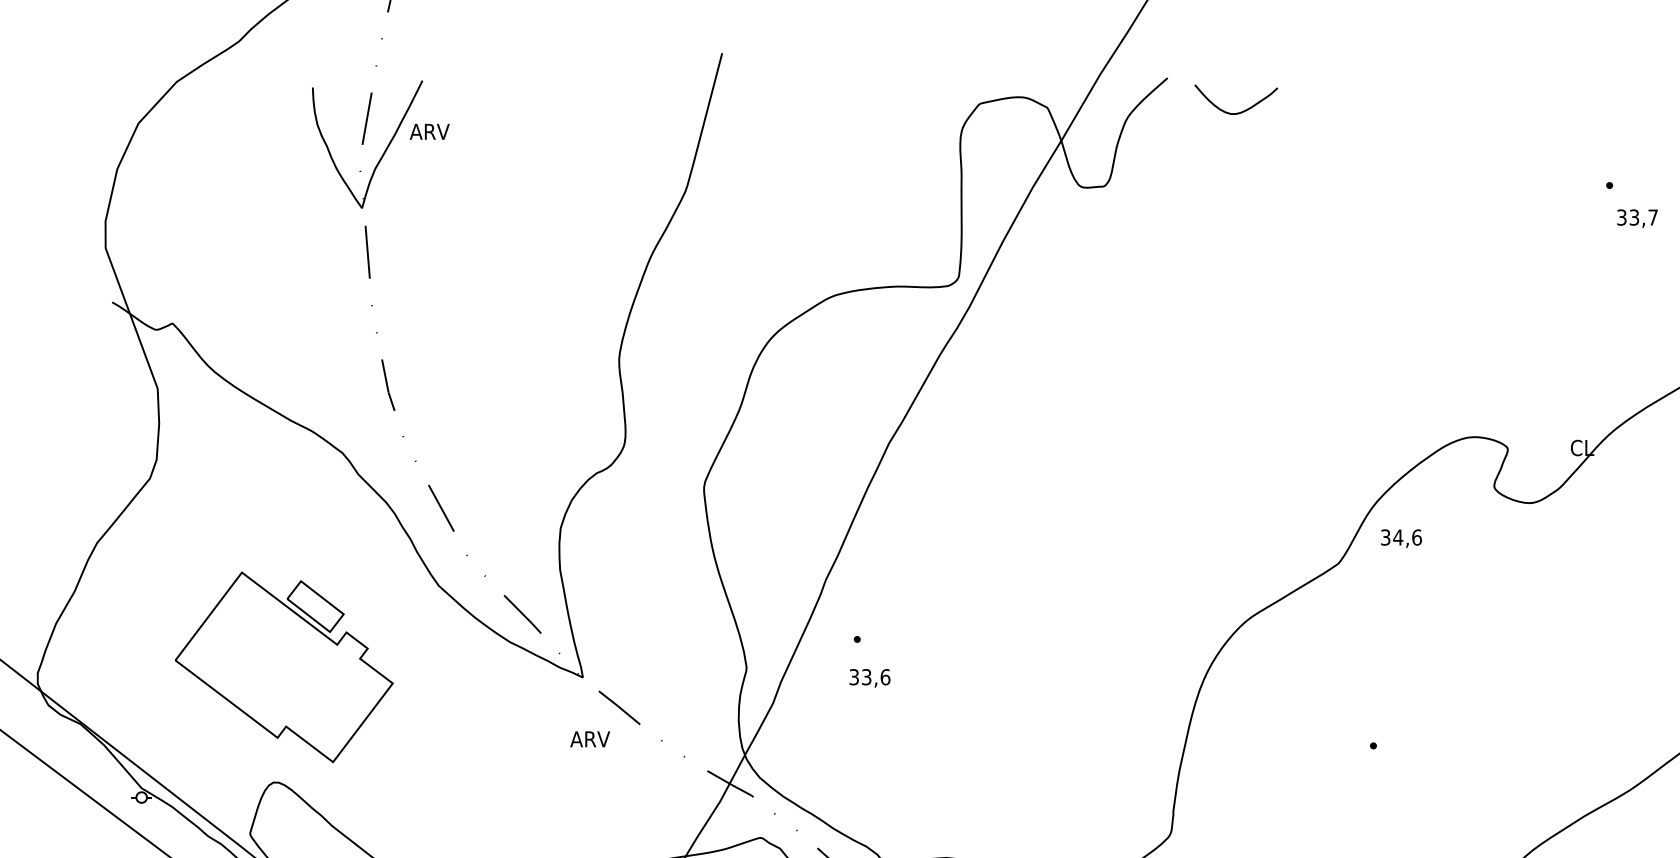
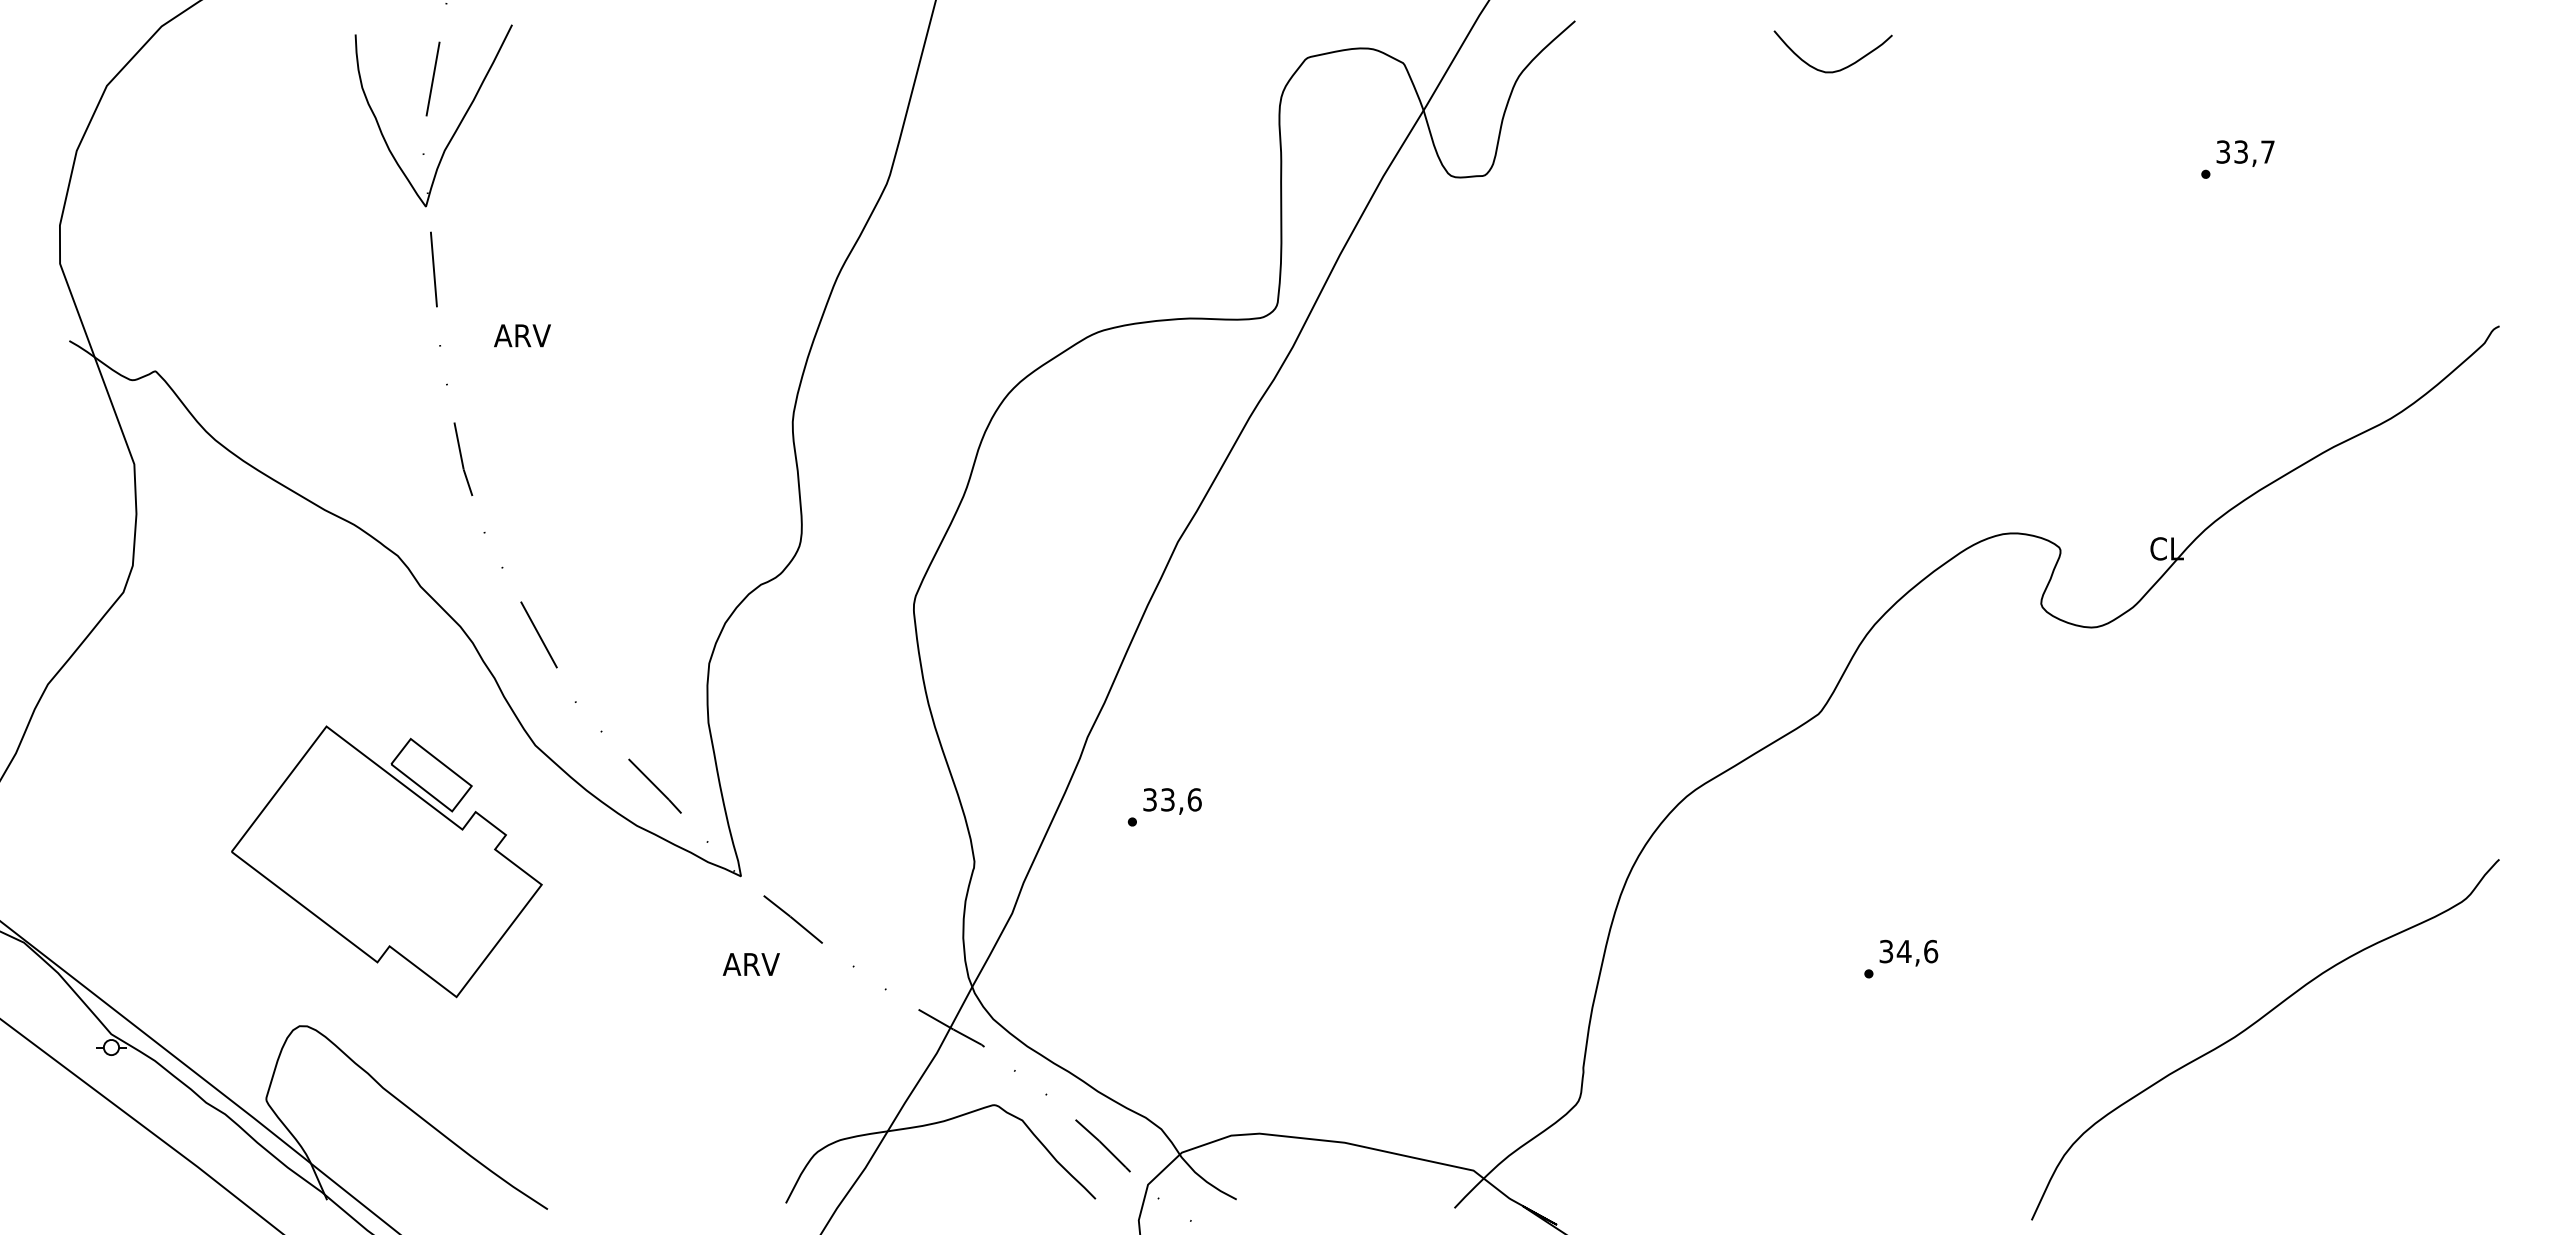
curve: (1242, 111) -> (1841, 68), moved
text: (429, 131) -> (522, 335), moved
text: (1637, 218) -> (2245, 153), moved
text: (1401, 538) -> (1908, 952), moved
part: (283, 667) -> (386, 861), moved
text: (869, 678) -> (1172, 801), moved

